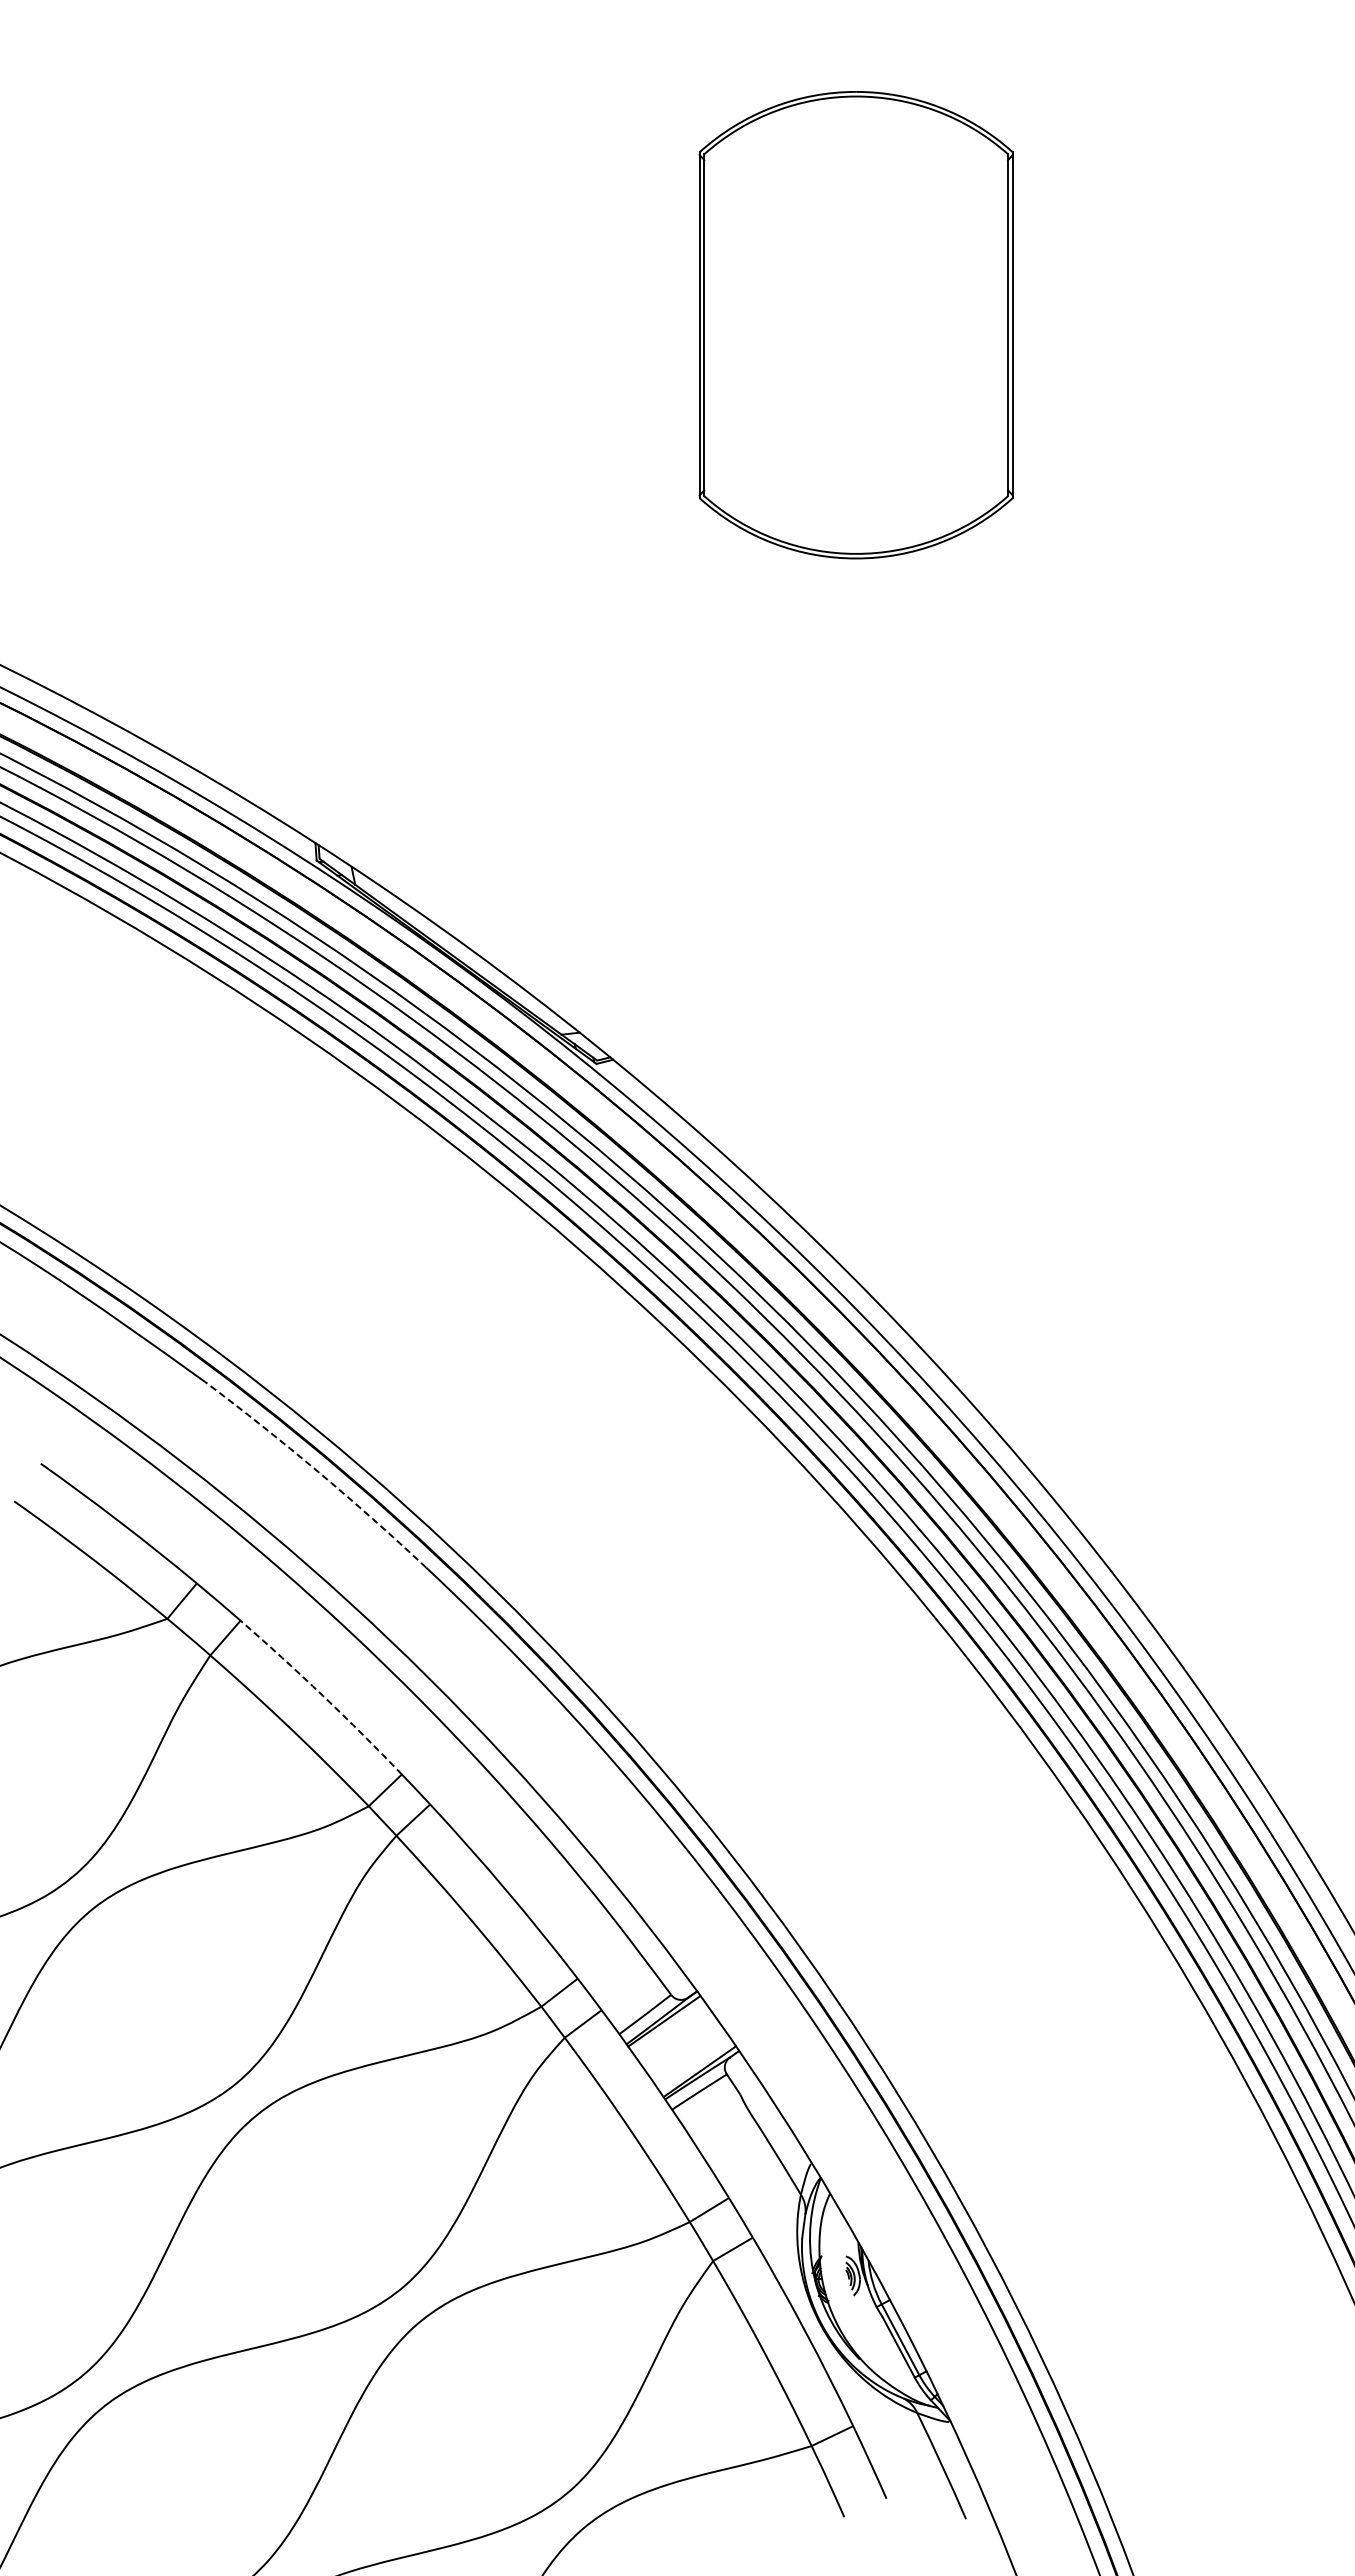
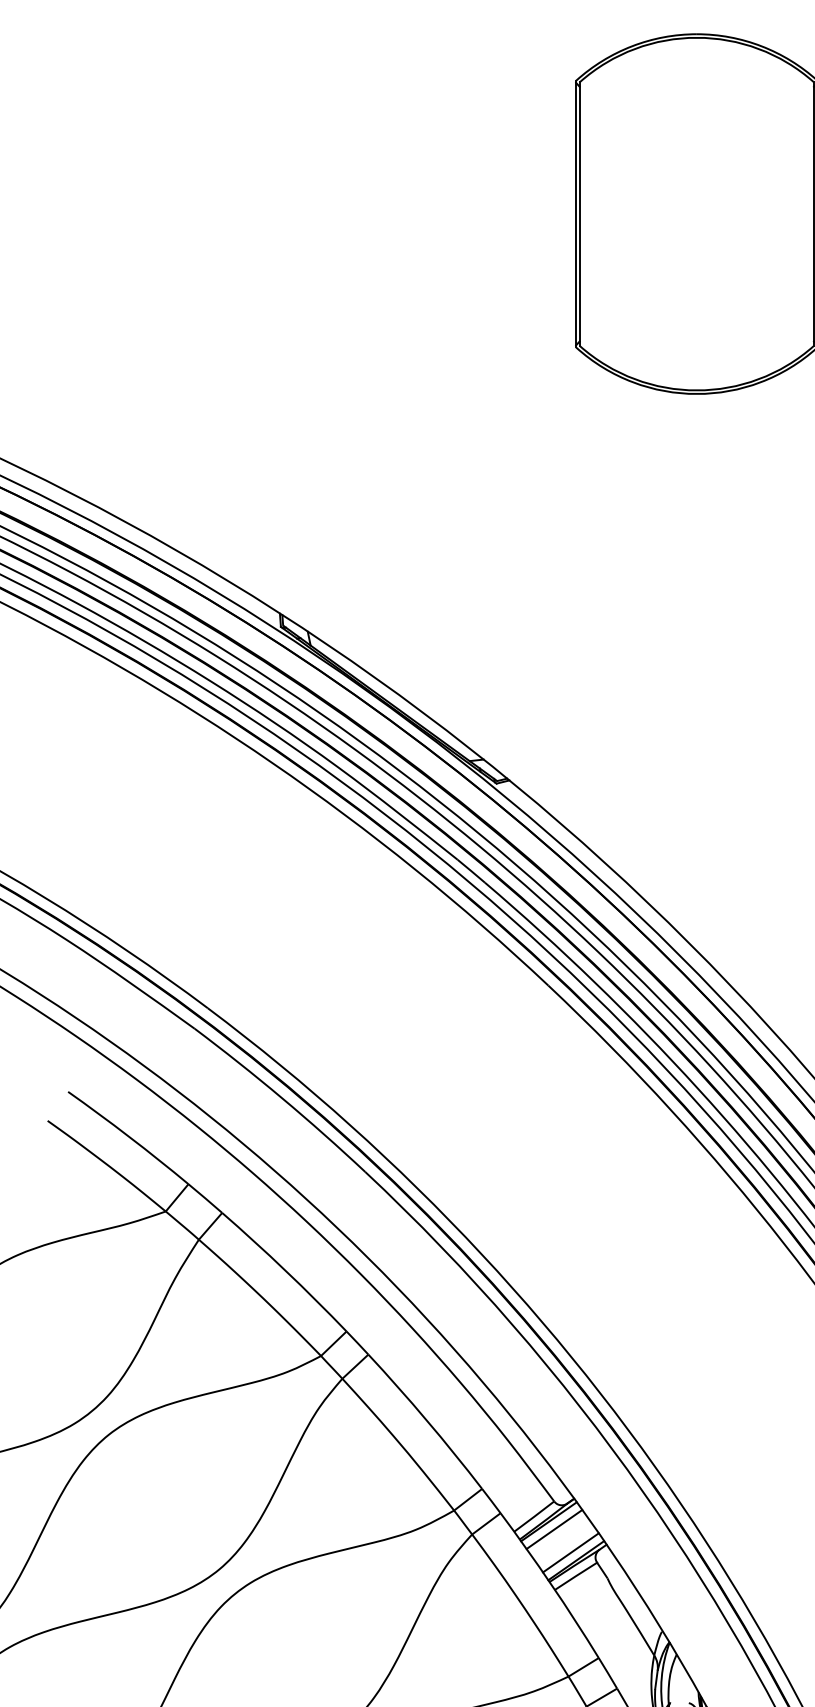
arc: (318, 1471) -> (282, 1097), dashed -> solid
arc: (322, 1695) -> (285, 1270), dashed -> solid
line: (671, 2031) -> (554, 1529), added
line: (692, 2061) -> (570, 1552), added

